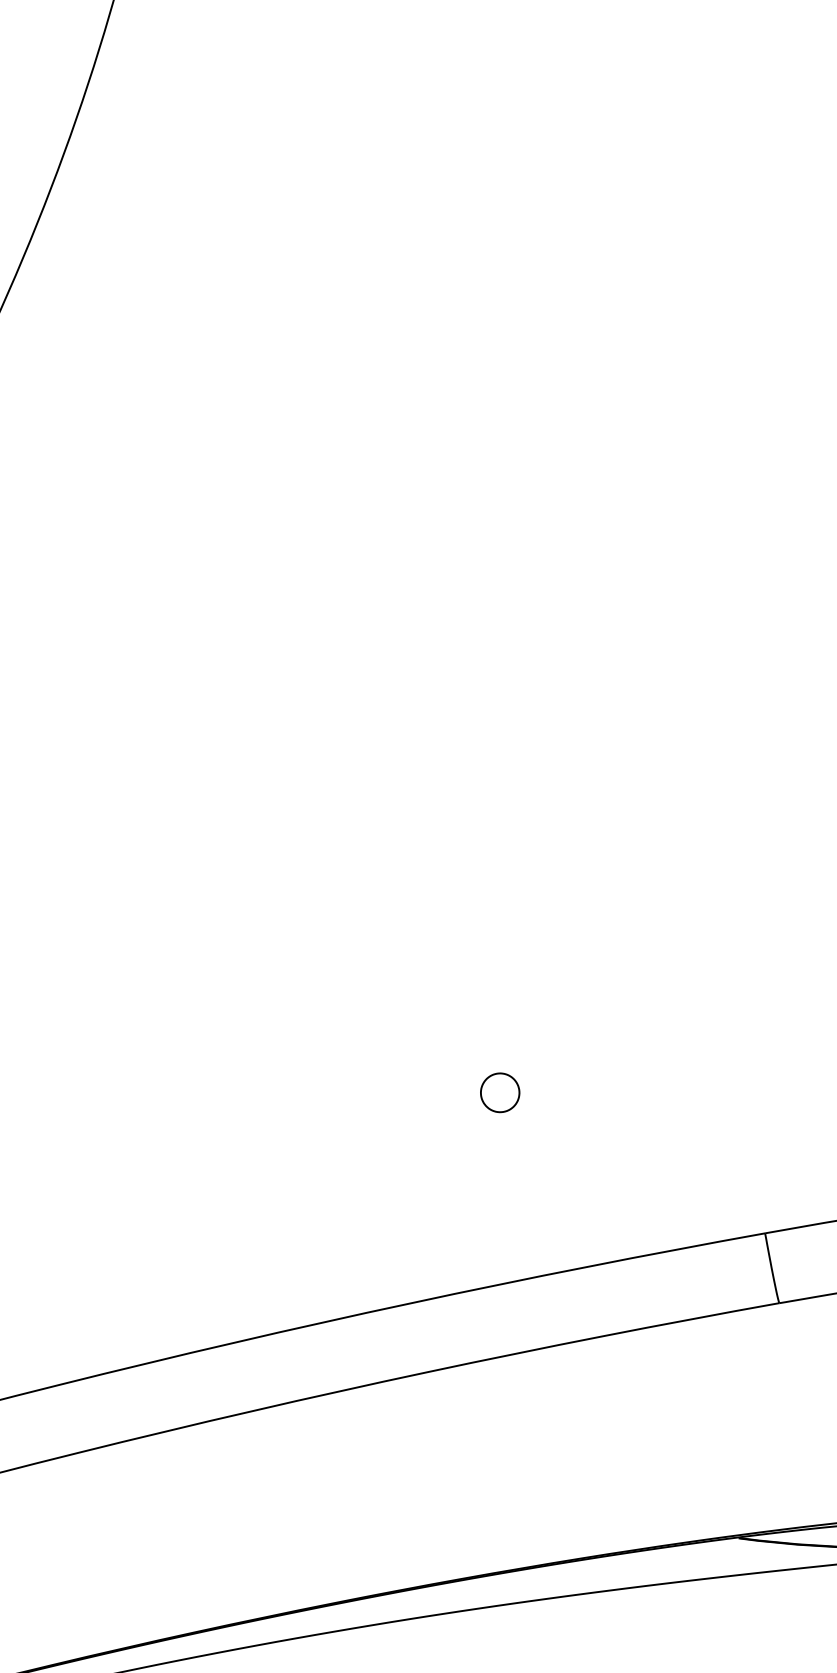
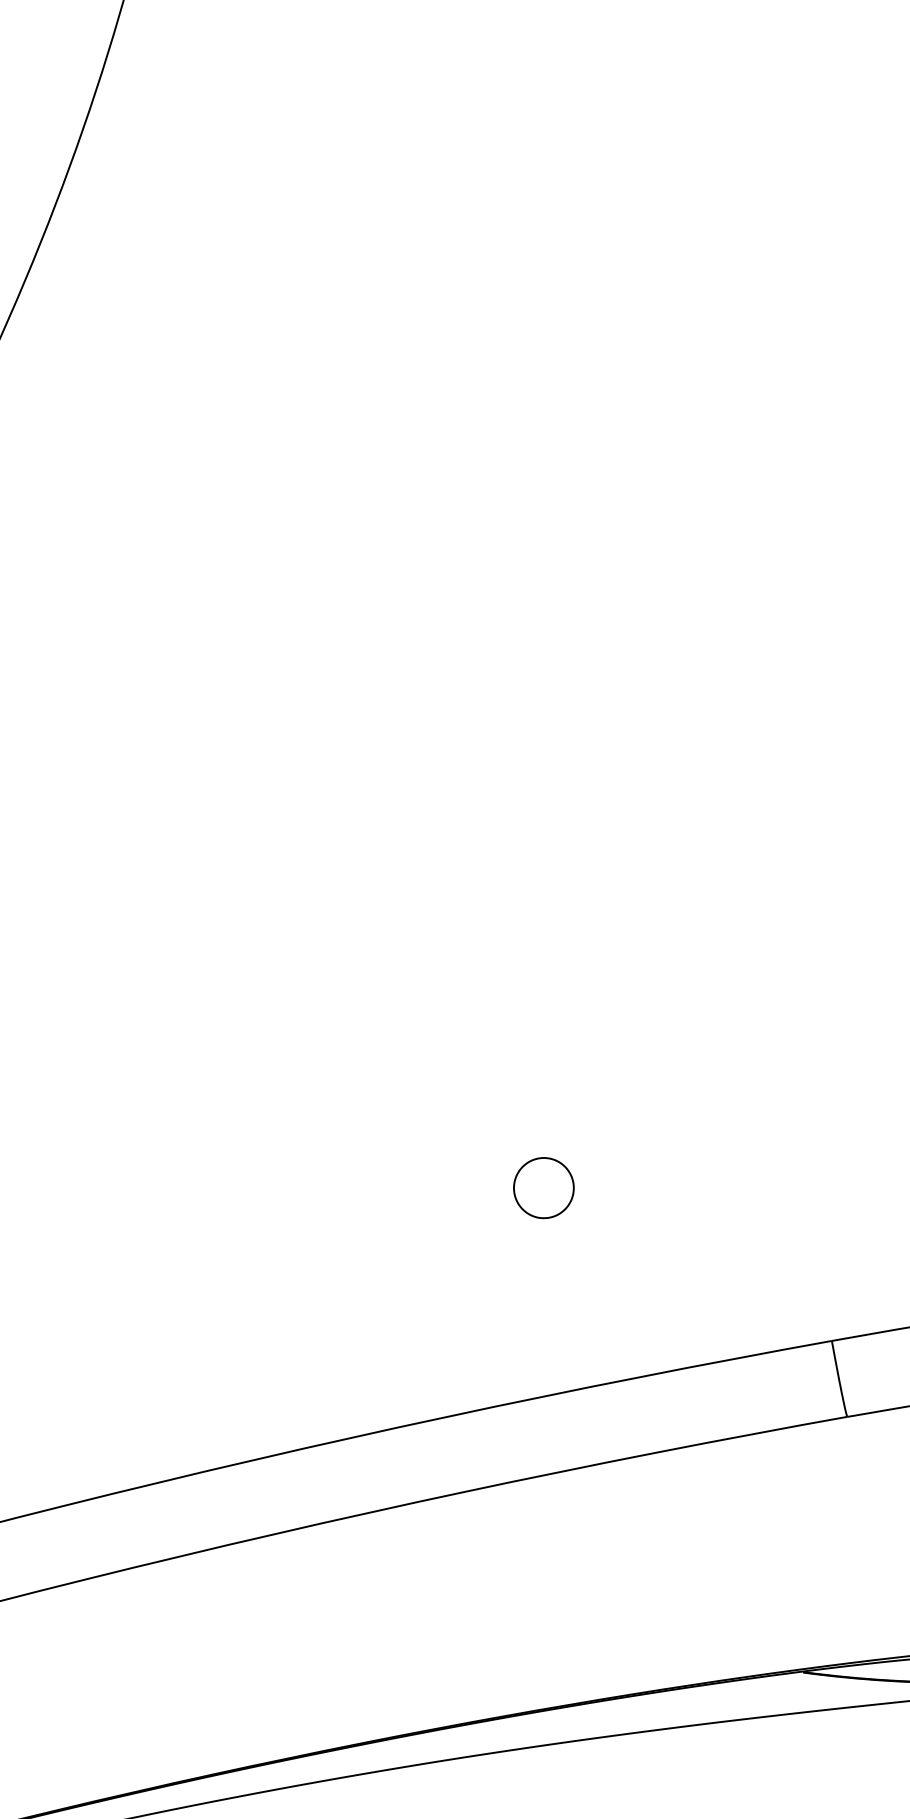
part: (499, 1092) -> (543, 1187), size x1.43

